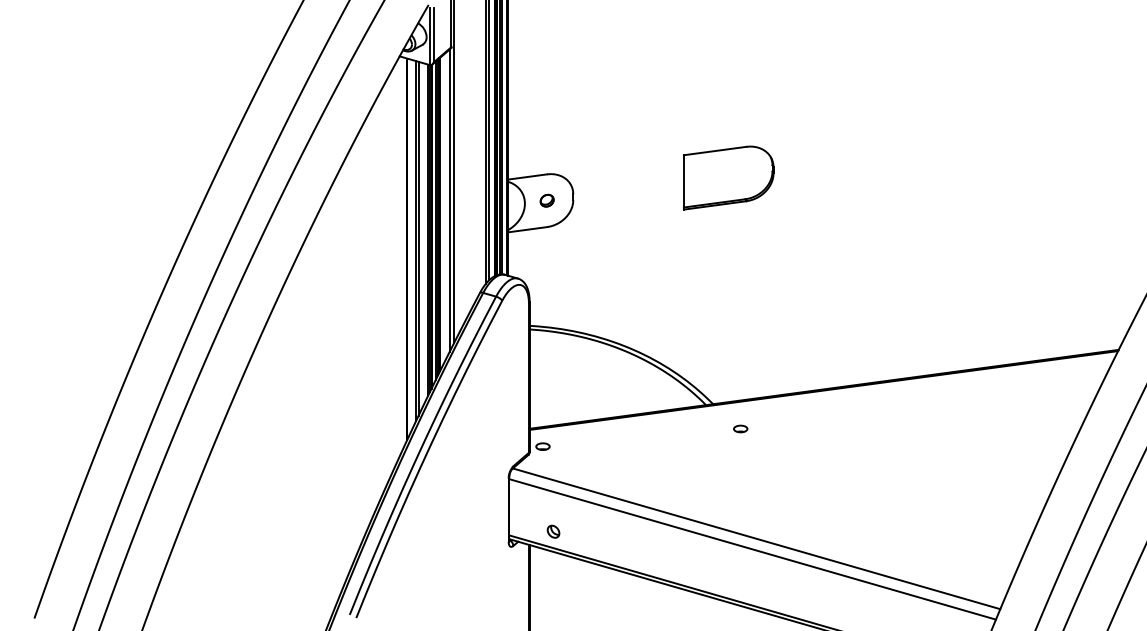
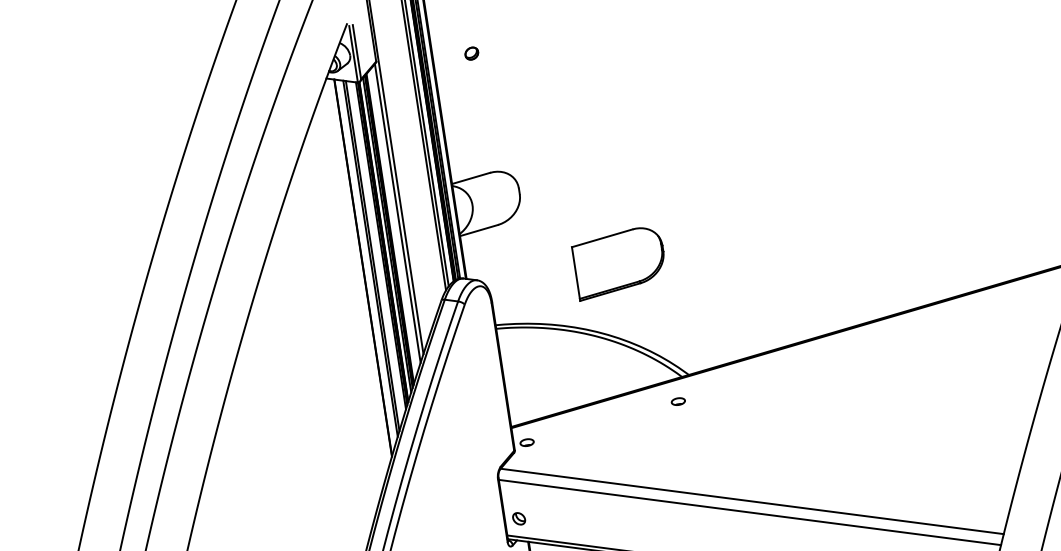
part: (728, 177) -> (619, 262), moved
part: (546, 200) -> (471, 53), moved
part: (740, 428) -> (678, 401), moved
part: (553, 531) -> (519, 518), moved

